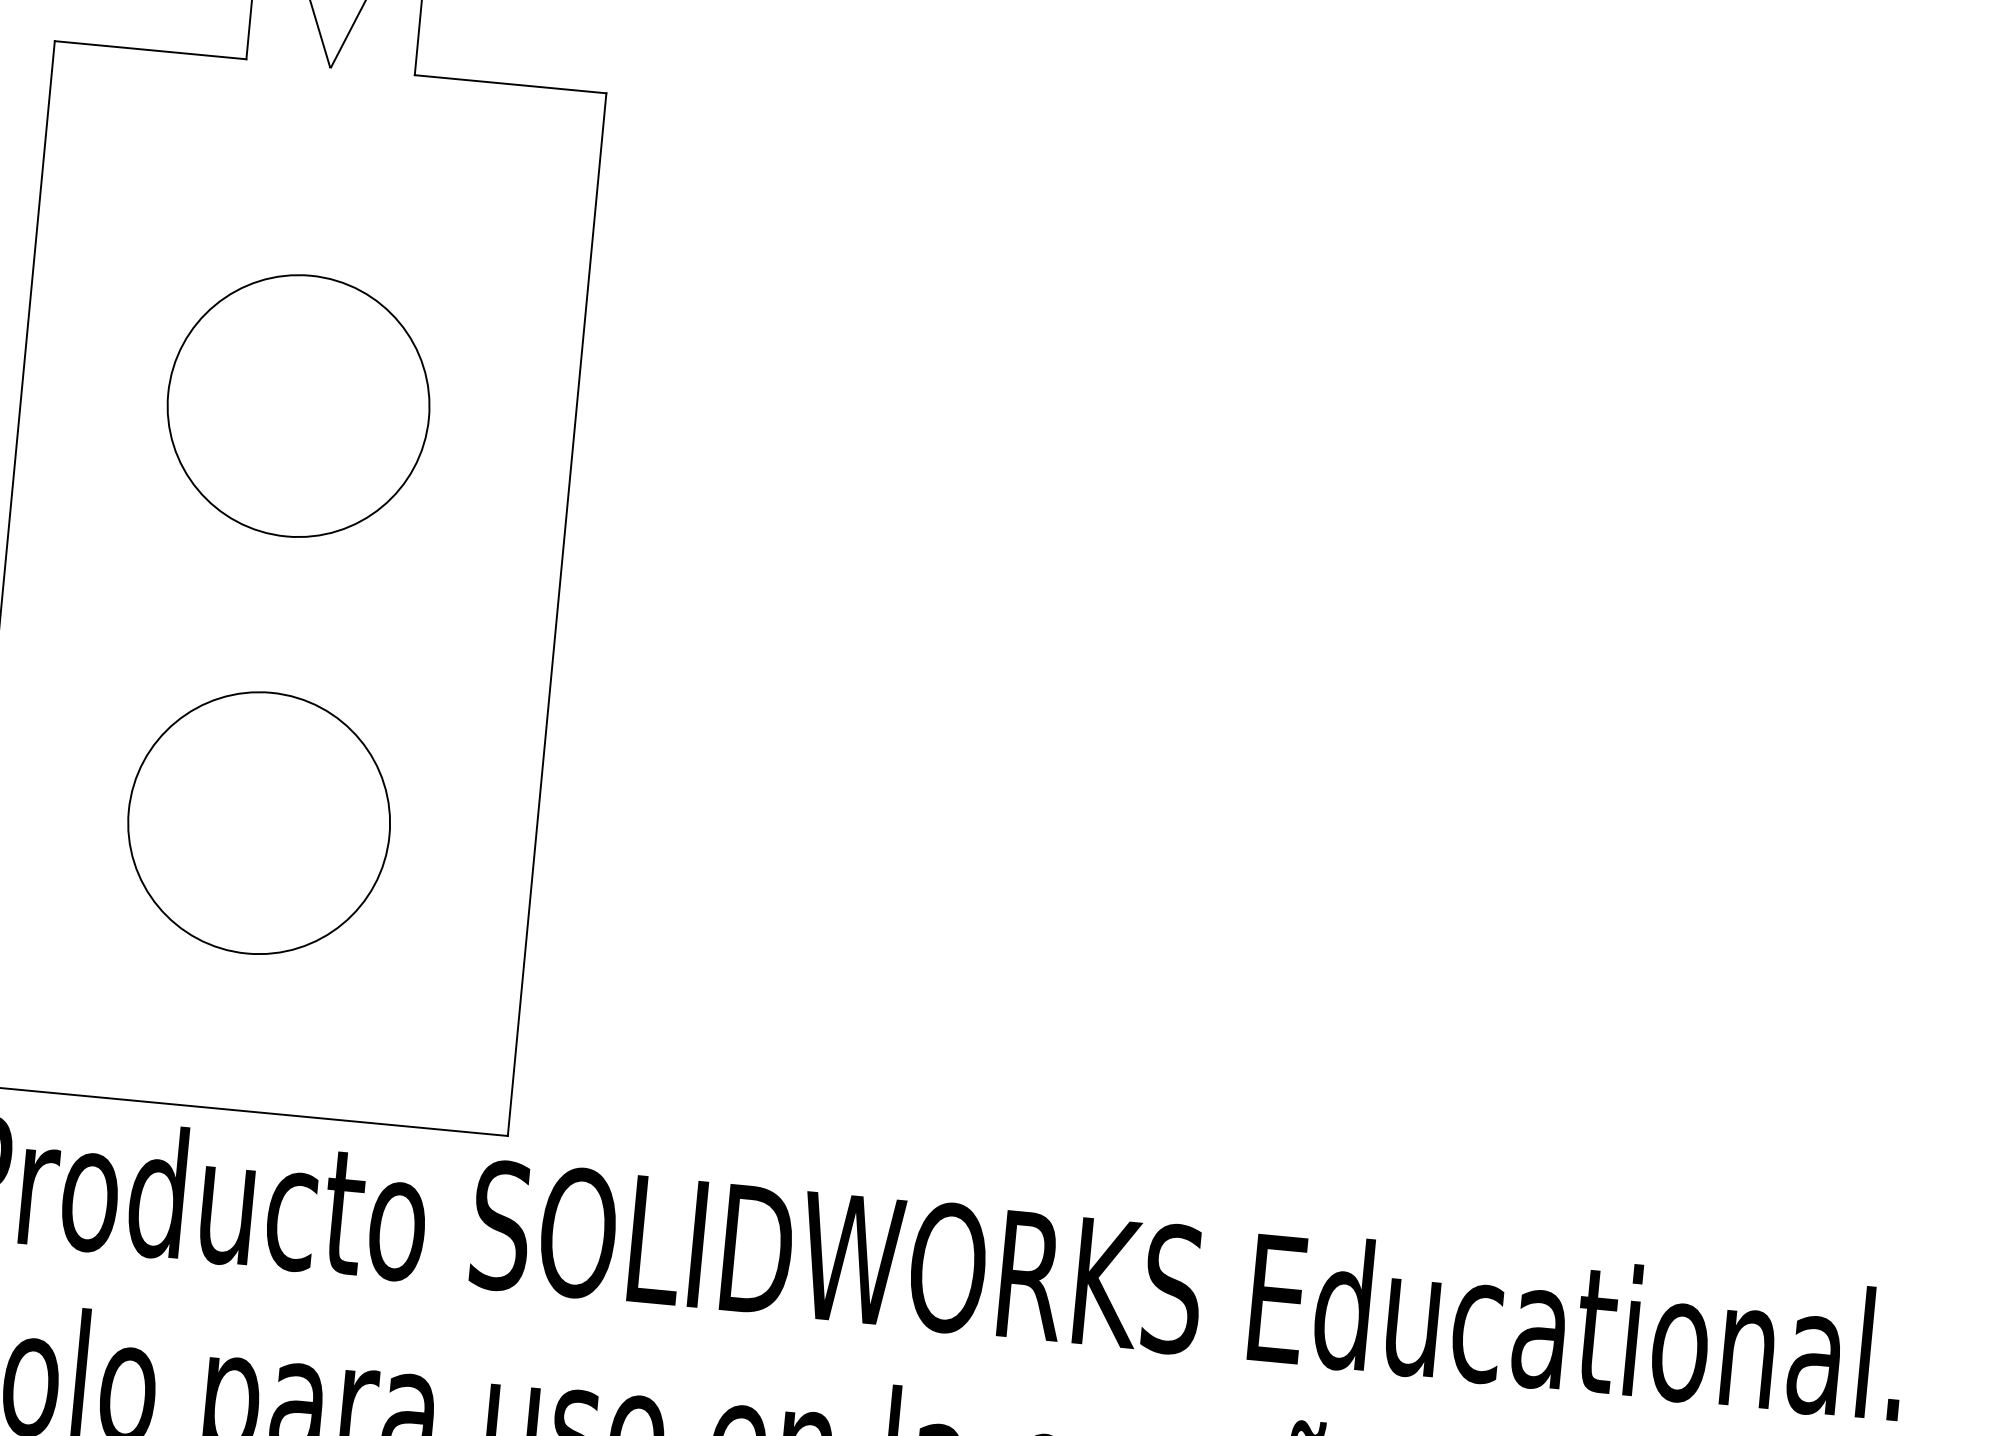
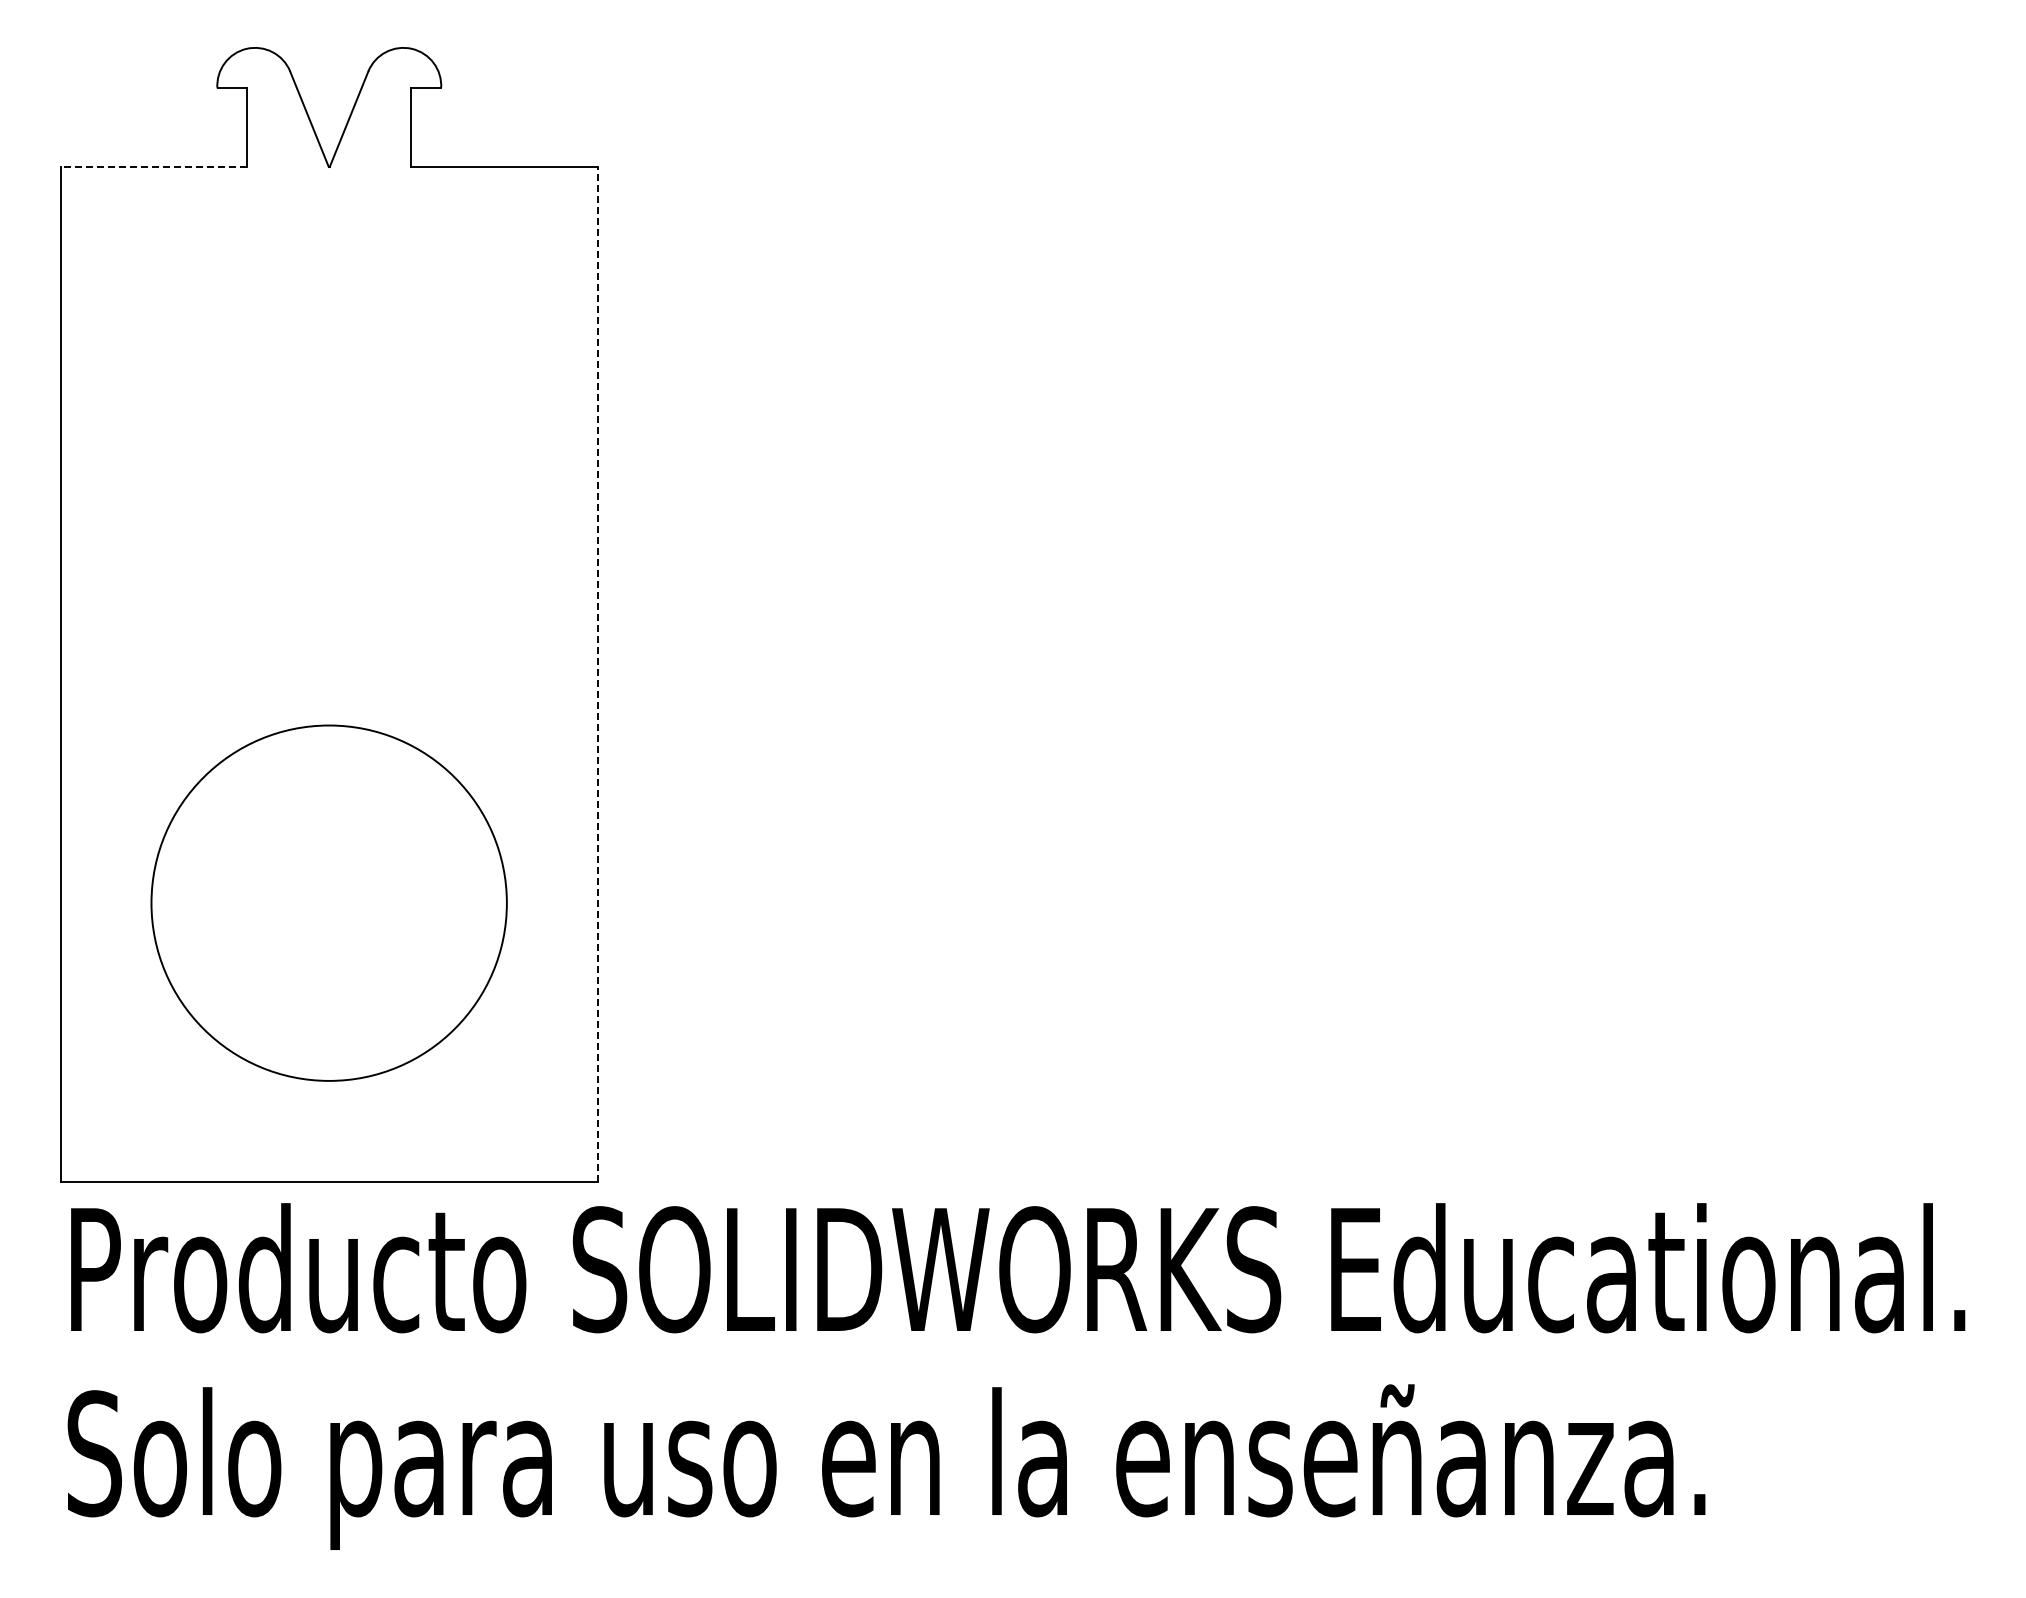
line: (150, 49) -> (153, 166), solid -> dashed
circle: (298, 405) -> (329, 496), removed
line: (556, 614) -> (597, 674), solid -> dashed
circle: (259, 822) -> (329, 902), size x1.4

